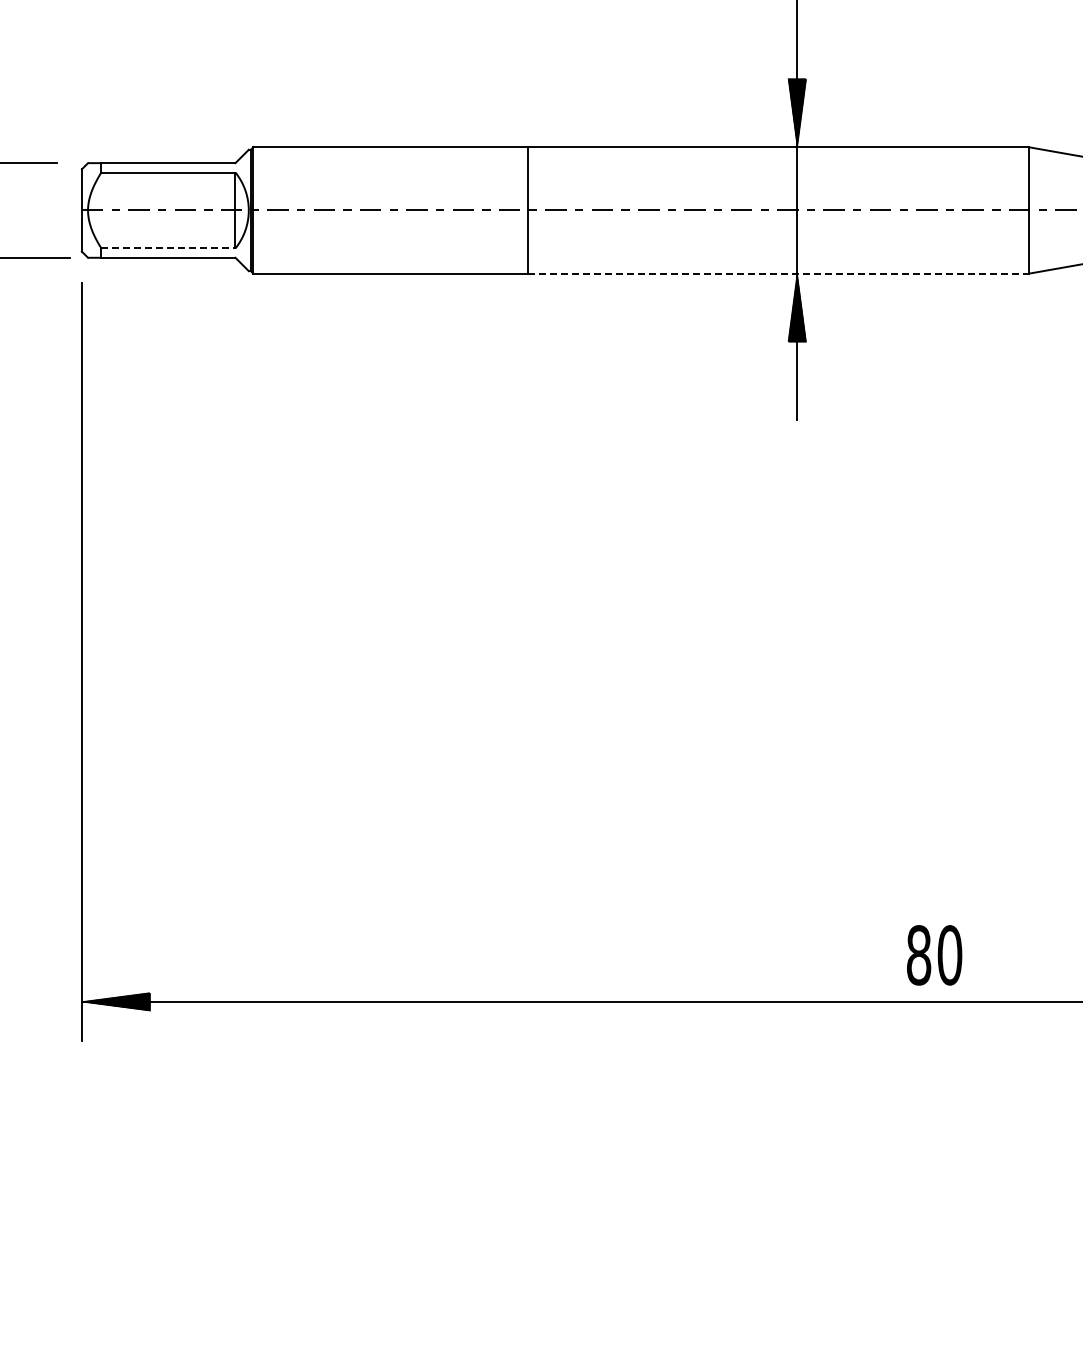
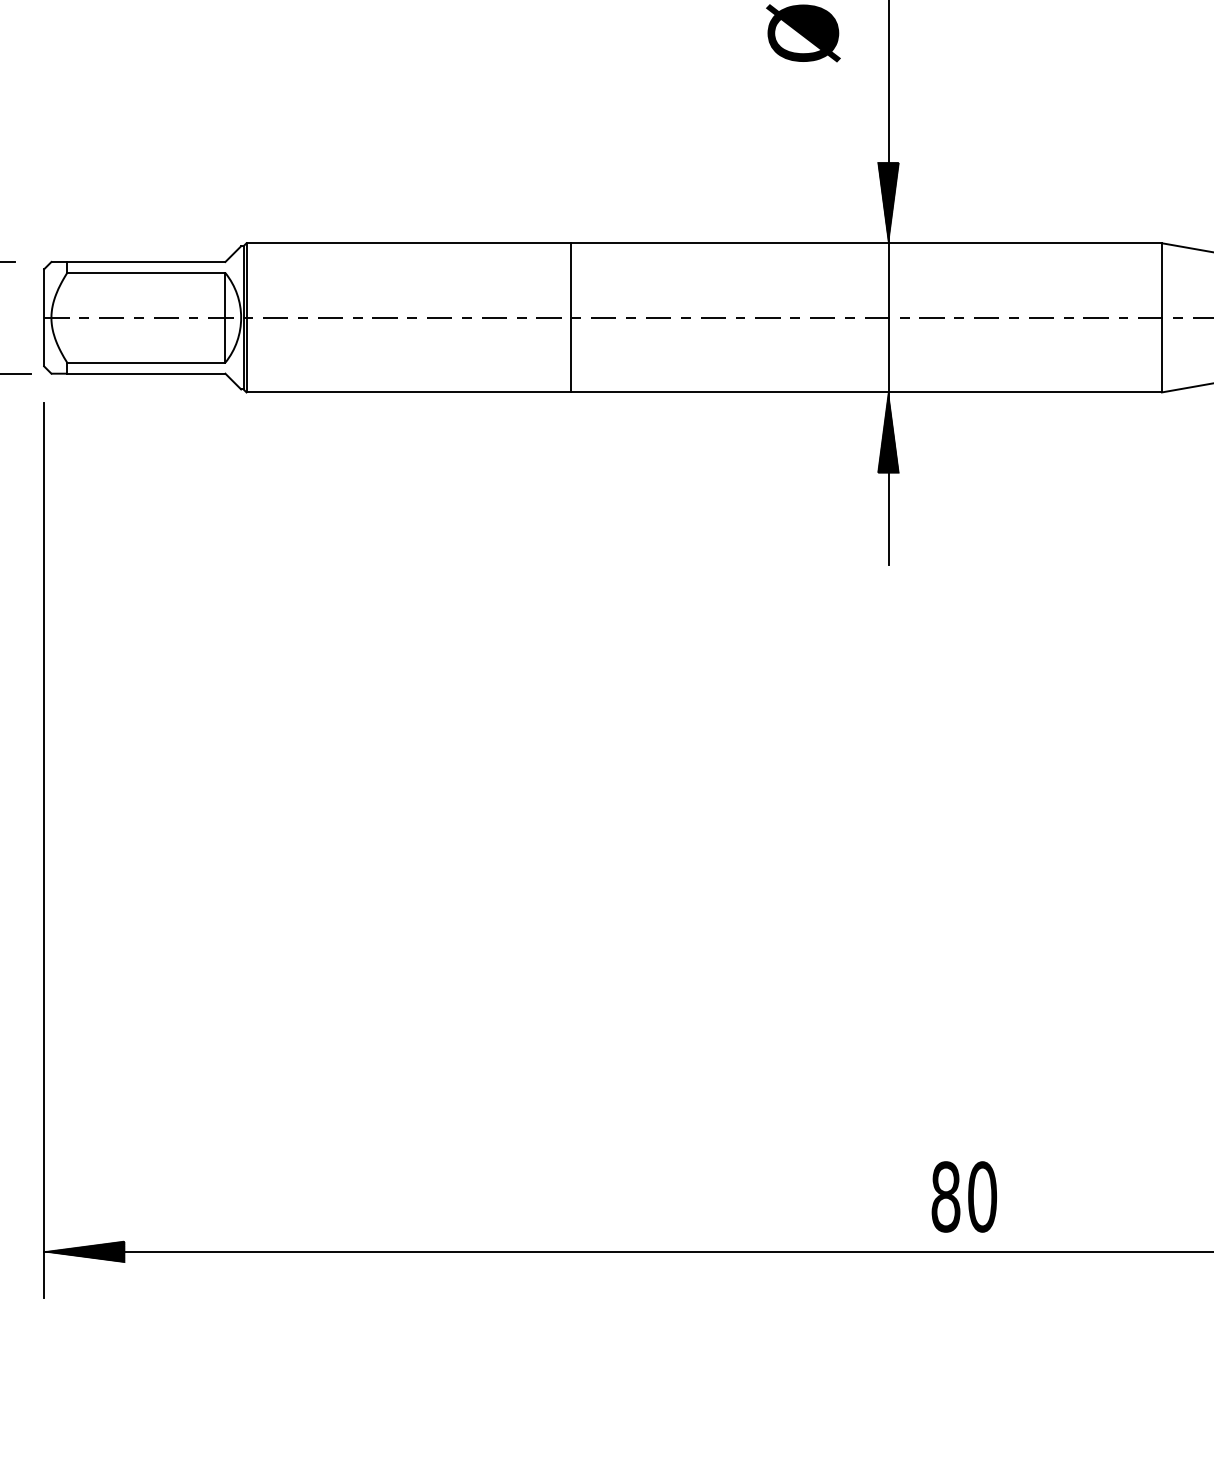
line: (168, 248) -> (146, 362), dashed -> solid
line: (779, 273) -> (867, 392), dashed -> solid
text: (934, 955) -> (964, 1197), moved

